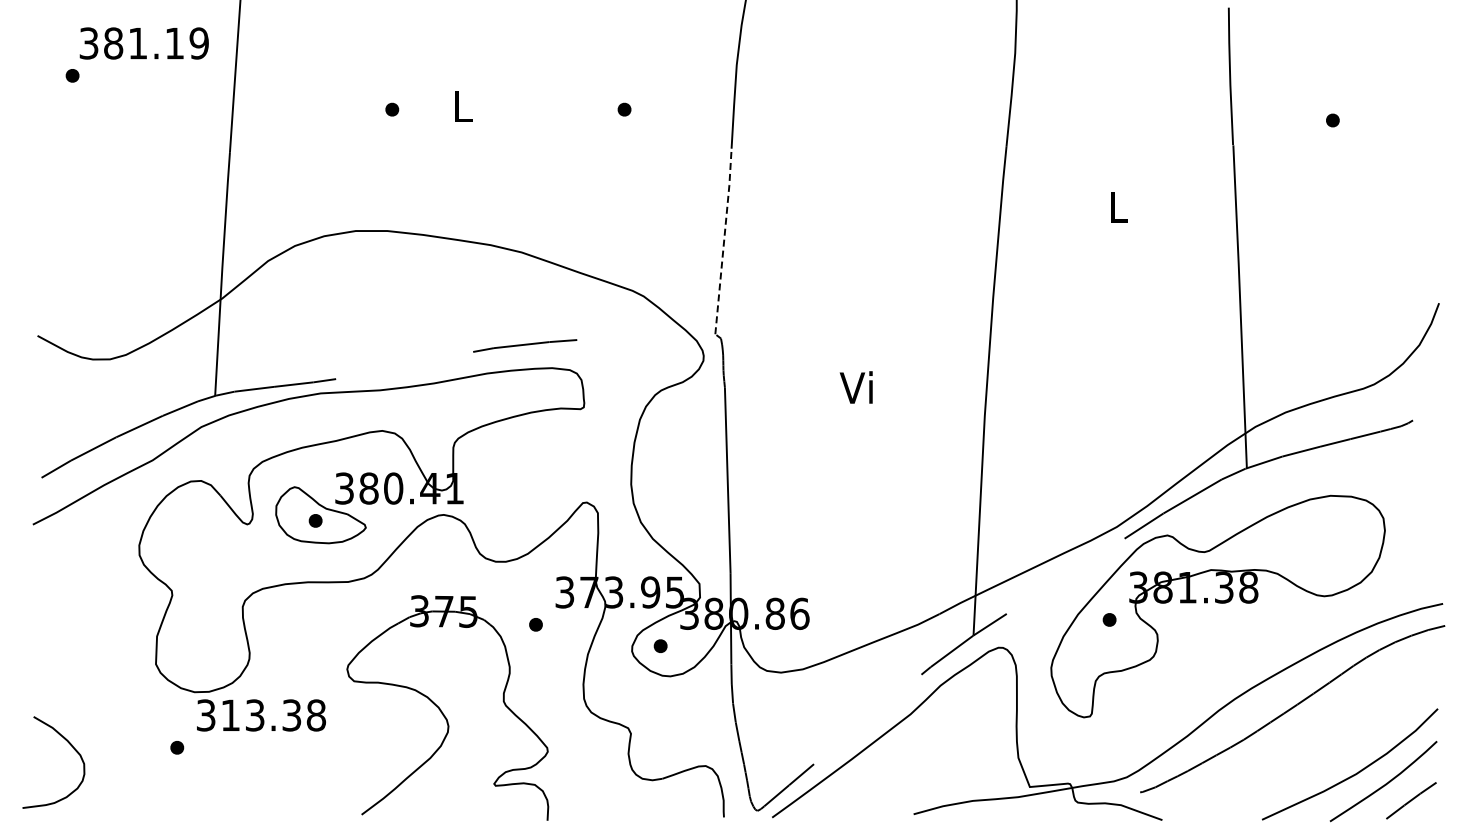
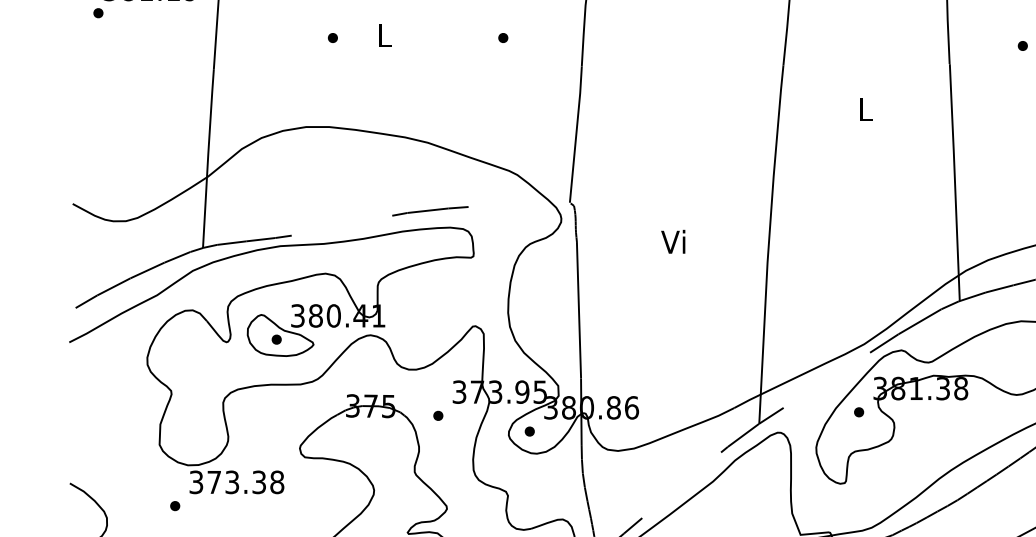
line: (724, 240) -> (576, 133), dashed -> solid
text: (230, 714) -> (214, 481), 313.38 -> 373.38

